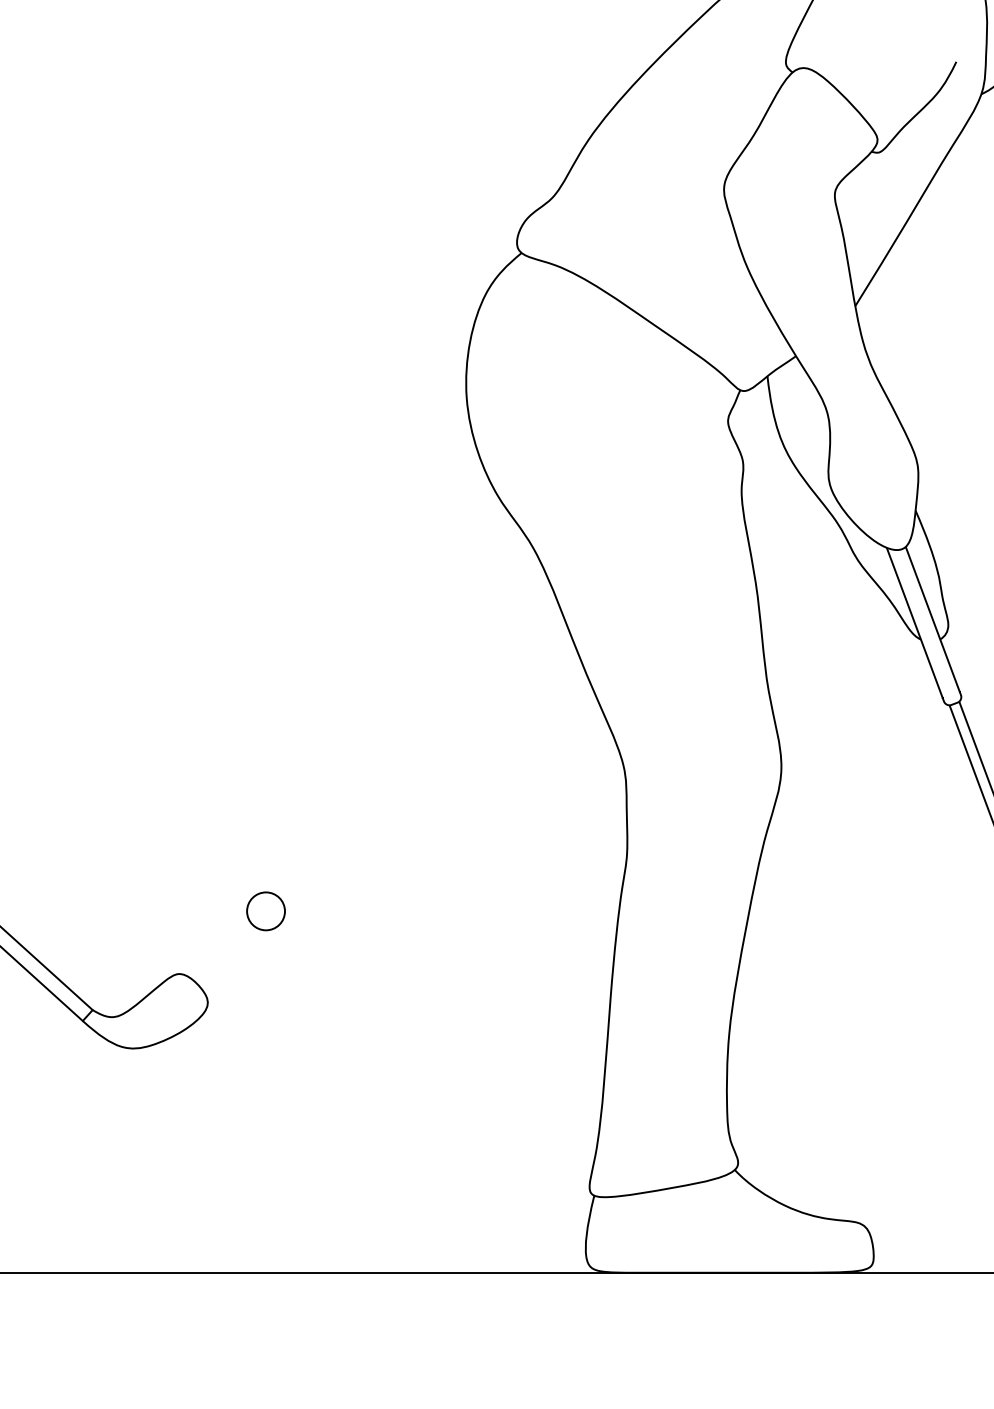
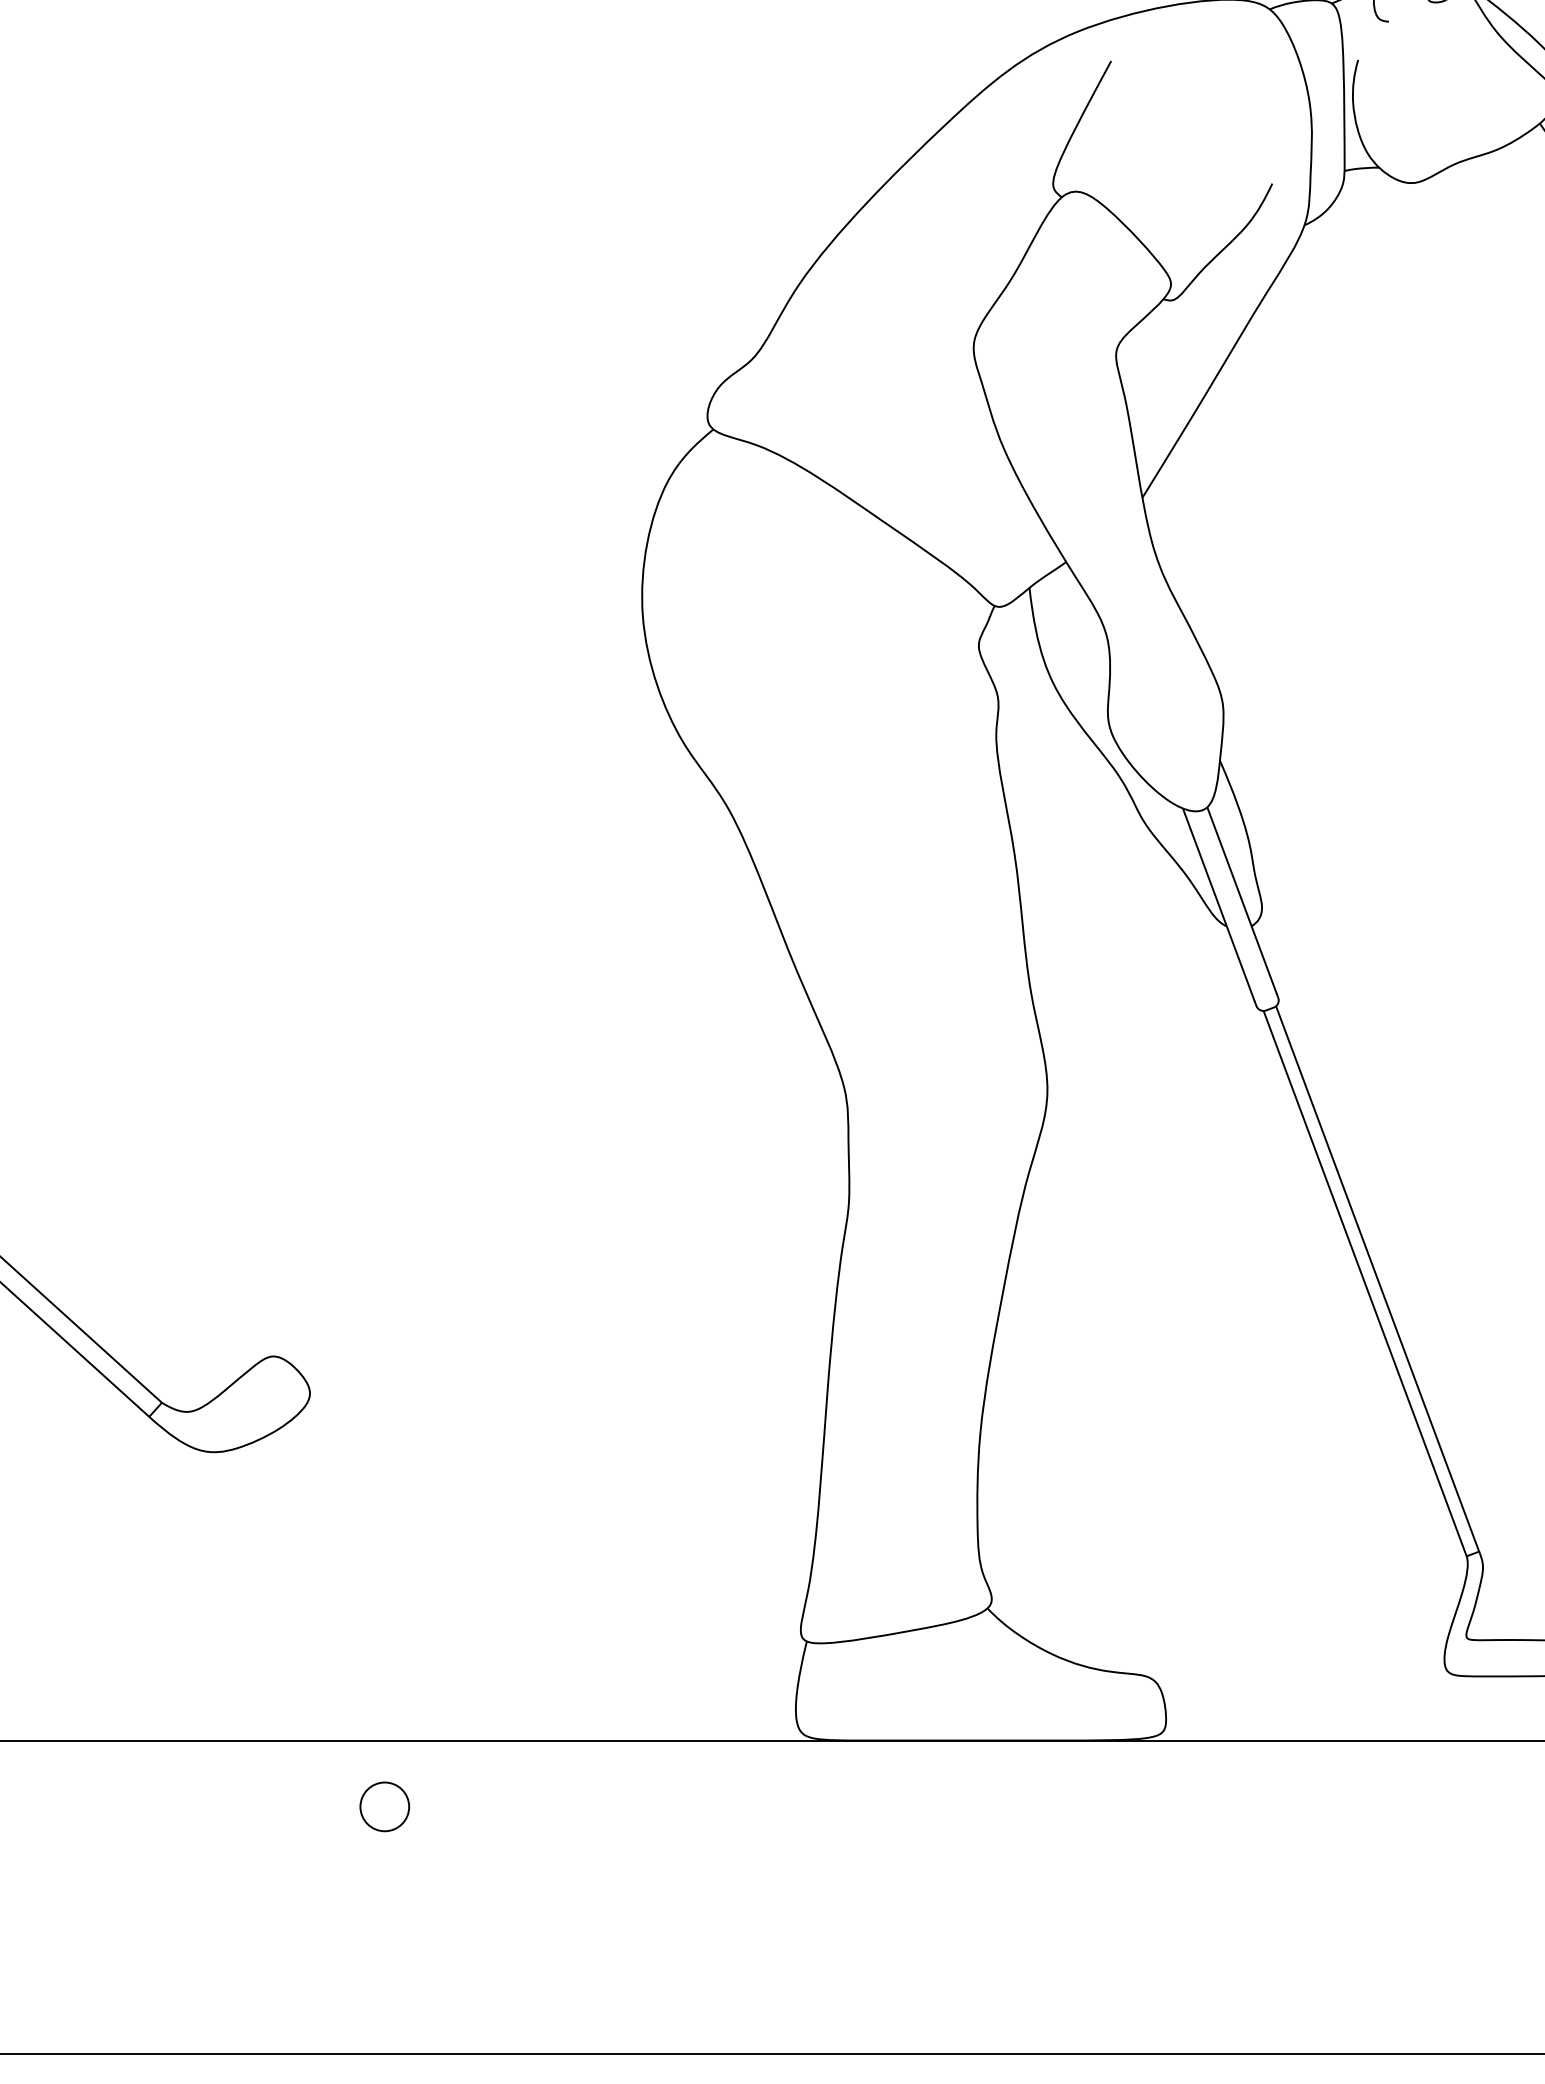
circle: (265, 911) -> (384, 1806), moved

